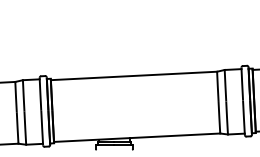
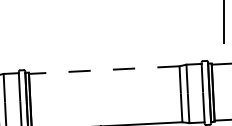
line: (133, 75) -> (103, 69), solid -> dashed

